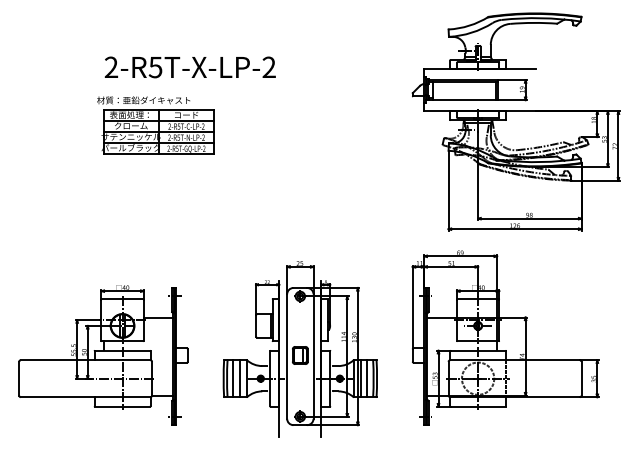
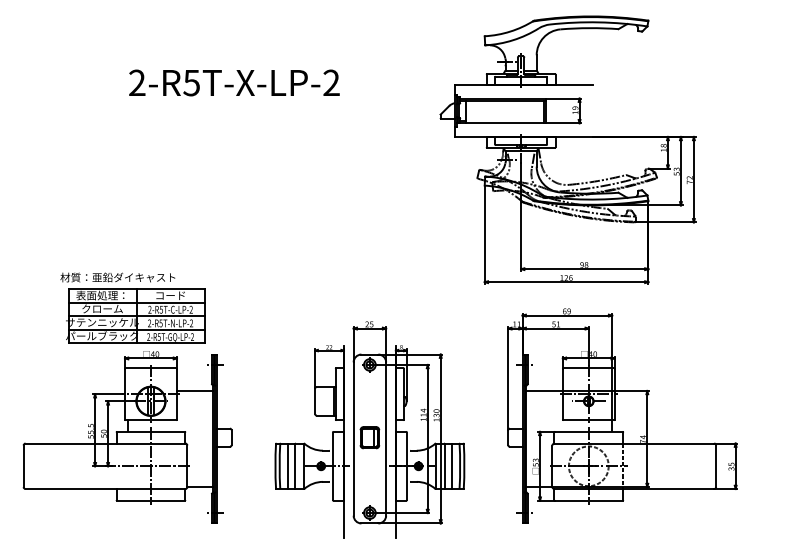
part: (515, 121) -> (567, 149), moved
part: (155, 125) -> (132, 308), moved

